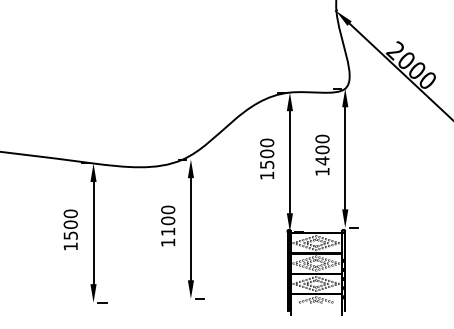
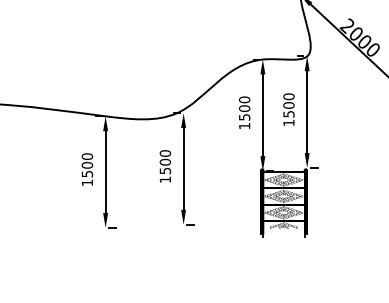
text: (321, 159) -> (288, 113), 1400 -> 1500
text: (168, 231) -> (165, 170), 1100 -> 1500

